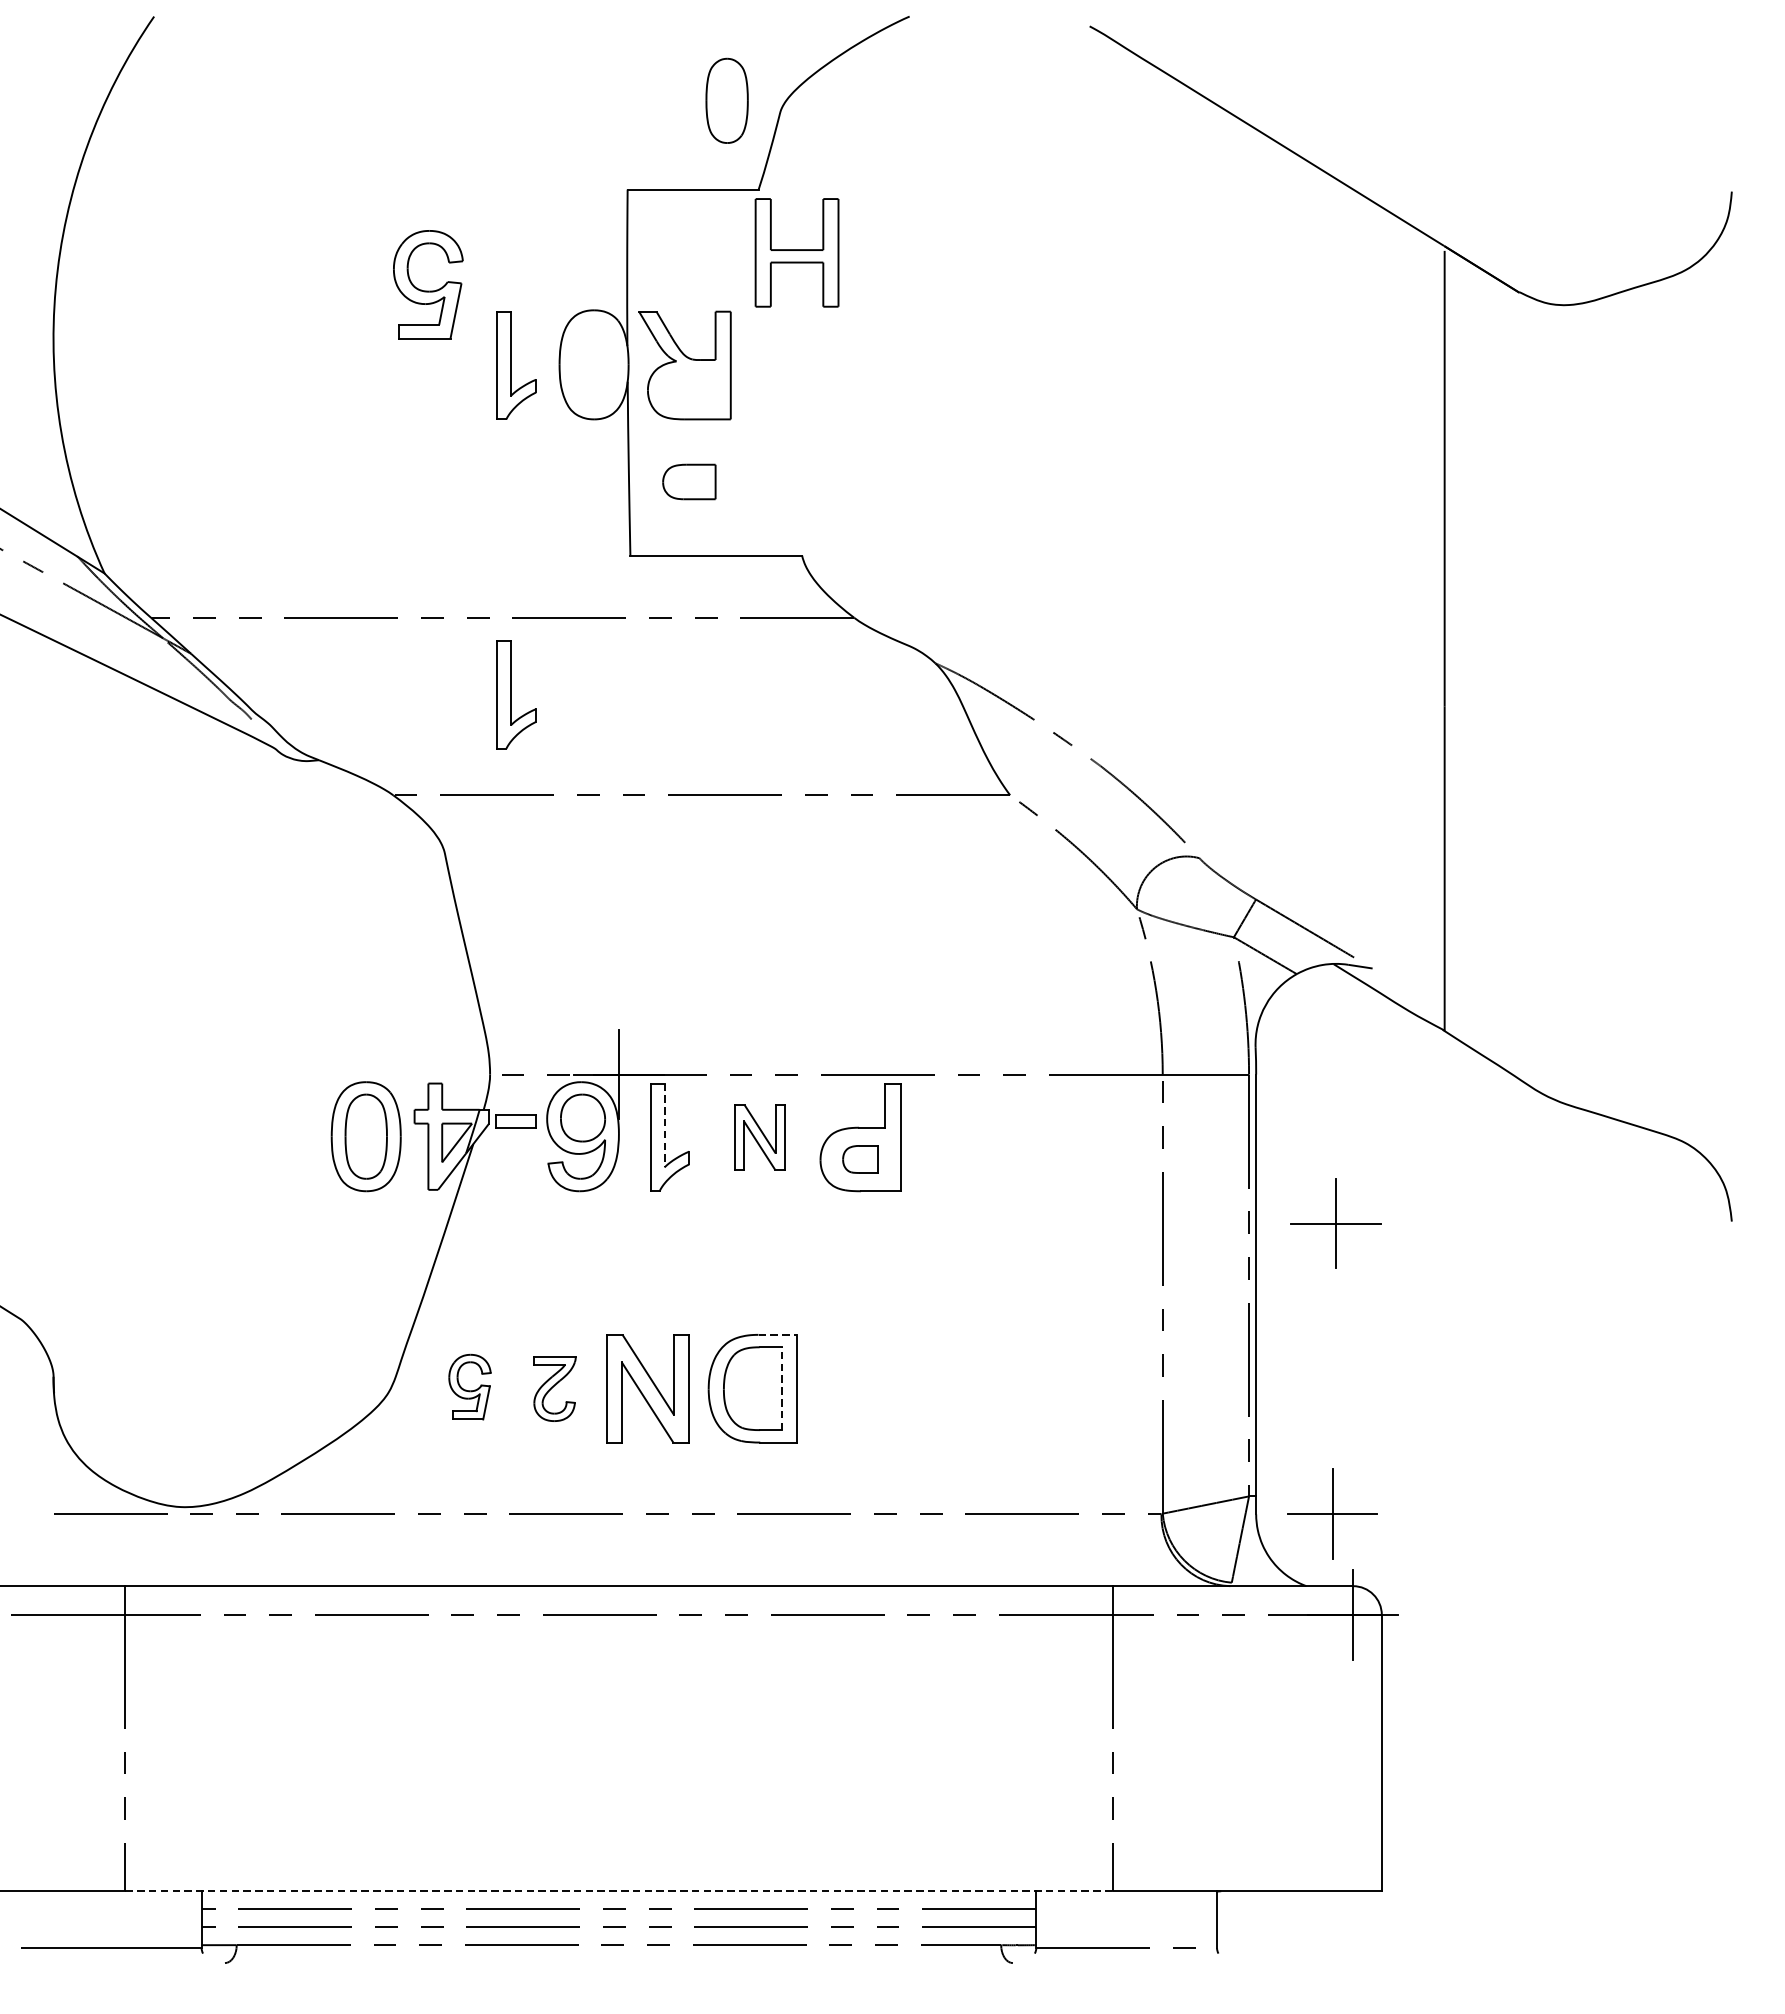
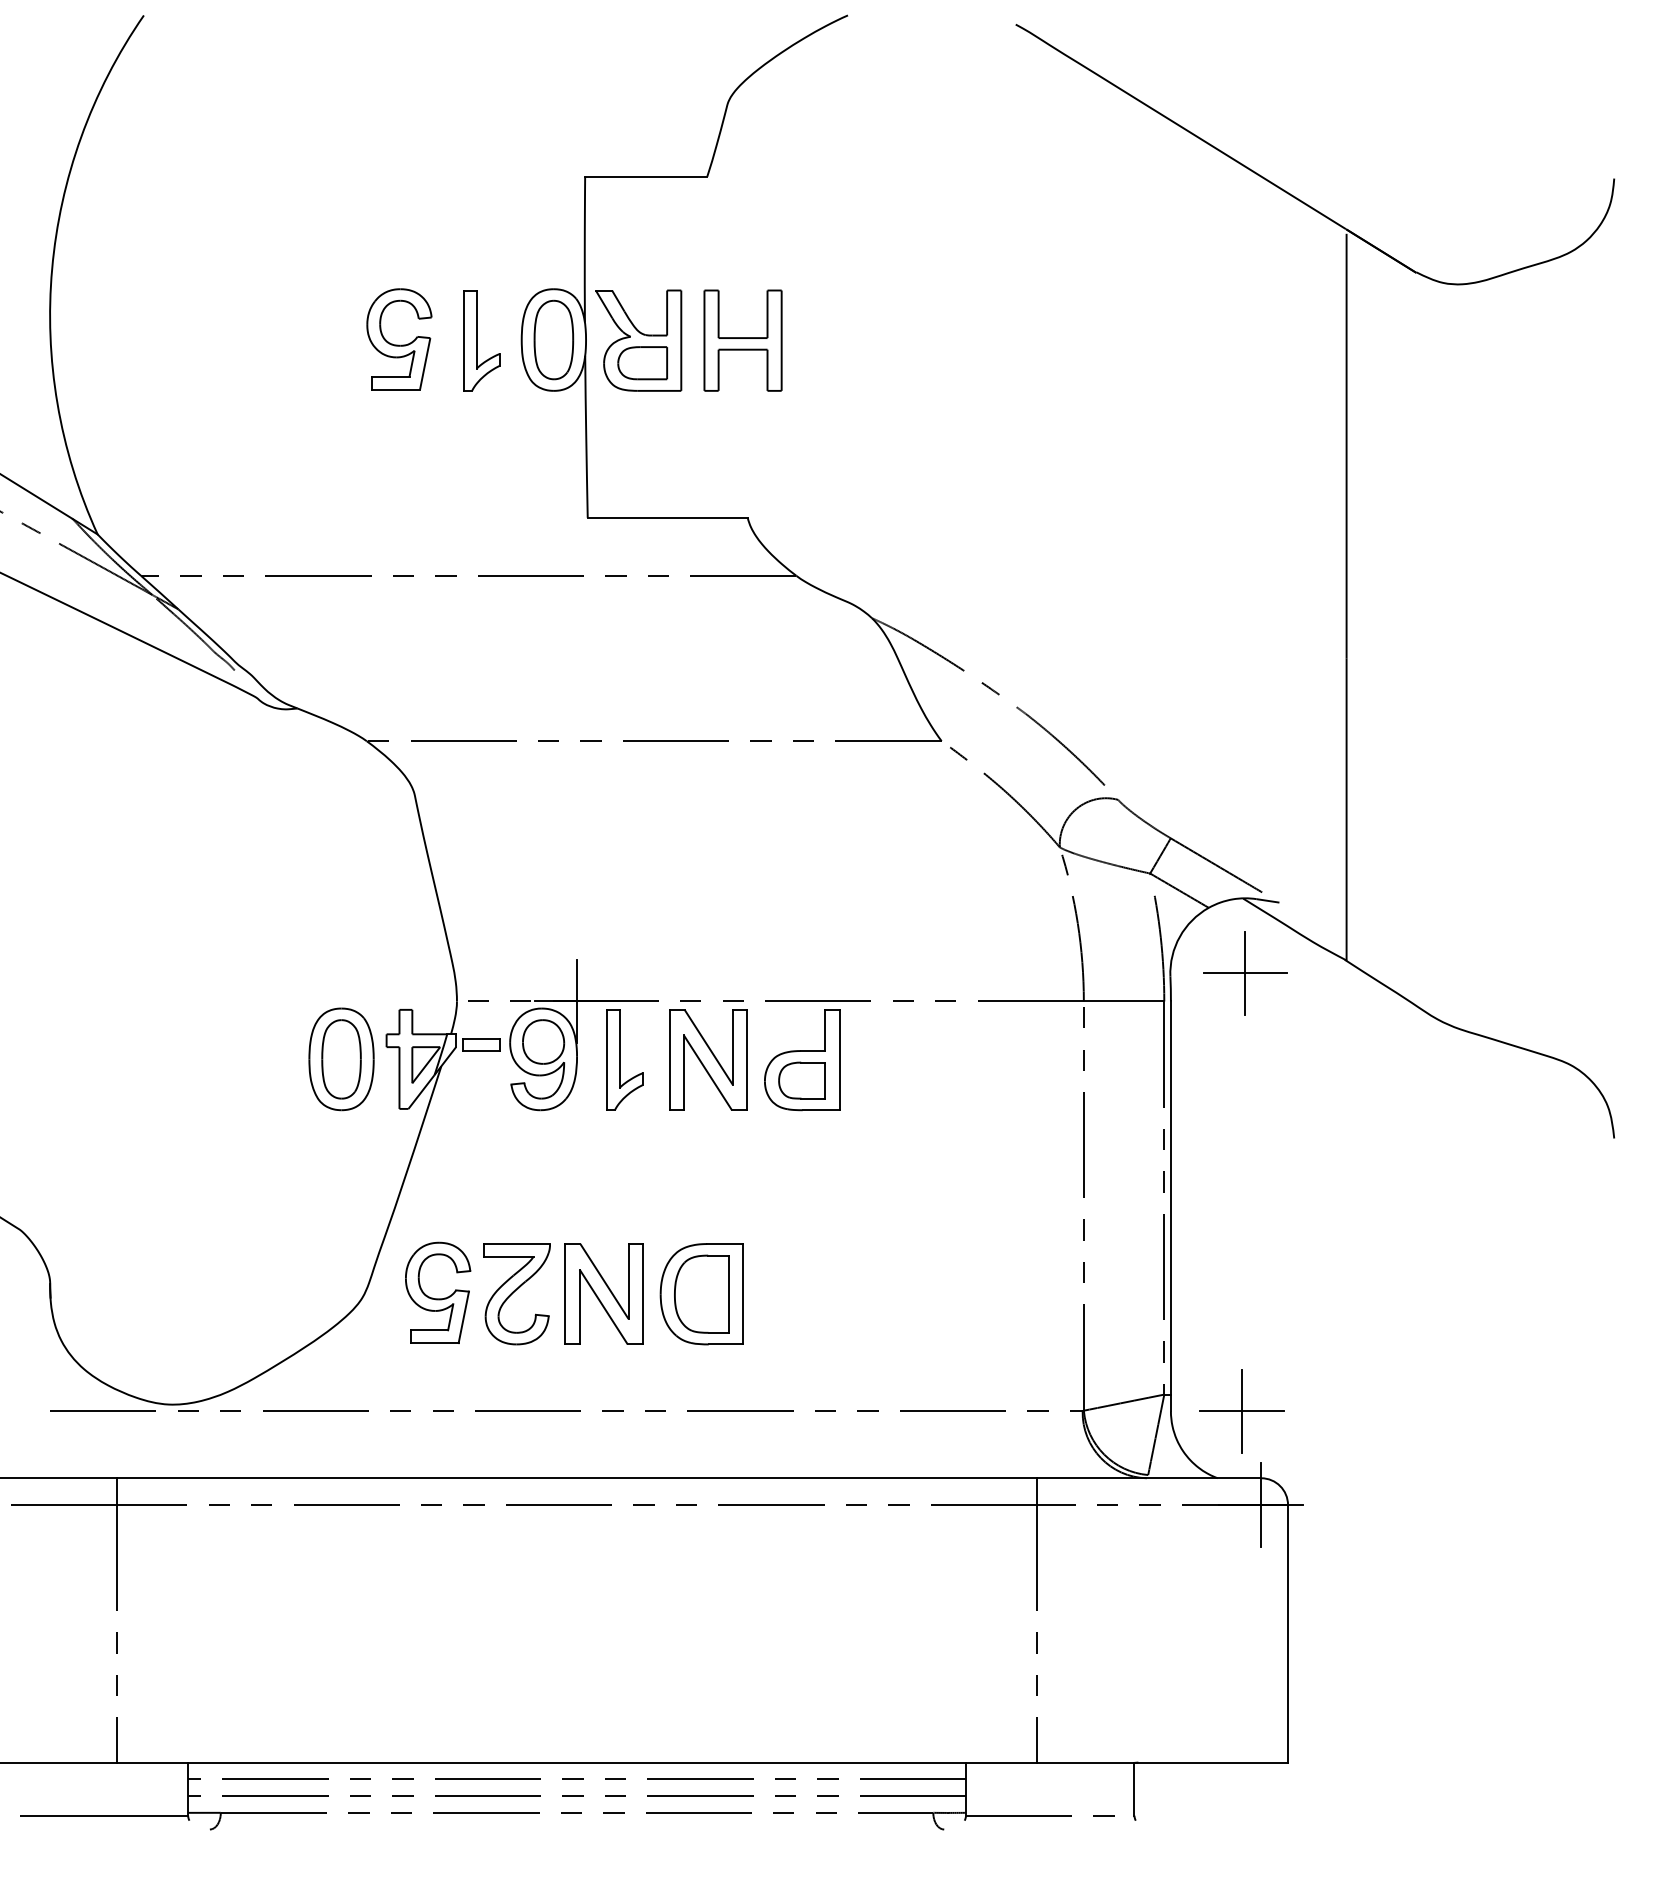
part: (726, 100) -> (553, 339), moved
part: (796, 252) -> (742, 340), moved
part: (428, 284) -> (399, 339), moved
part: (689, 482) -> (642, 363), moved
part: (516, 694) -> (481, 647), removed
line: (664, 1126) -> (619, 1049), dashed -> solid
part: (759, 1136) -> (708, 1059), size x1.67
part: (859, 1159) -> (801, 1080), size x1.43
part: (1336, 1223) -> (1245, 973), moved
line: (778, 1335) -> (725, 1244), dashed -> solid
part: (470, 1386) -> (438, 1292), size x1.67
part: (553, 1388) -> (516, 1294), size x1.67
line: (781, 1388) -> (728, 1294), dashed -> solid
line: (619, 1891) -> (577, 1762), dashed -> solid

